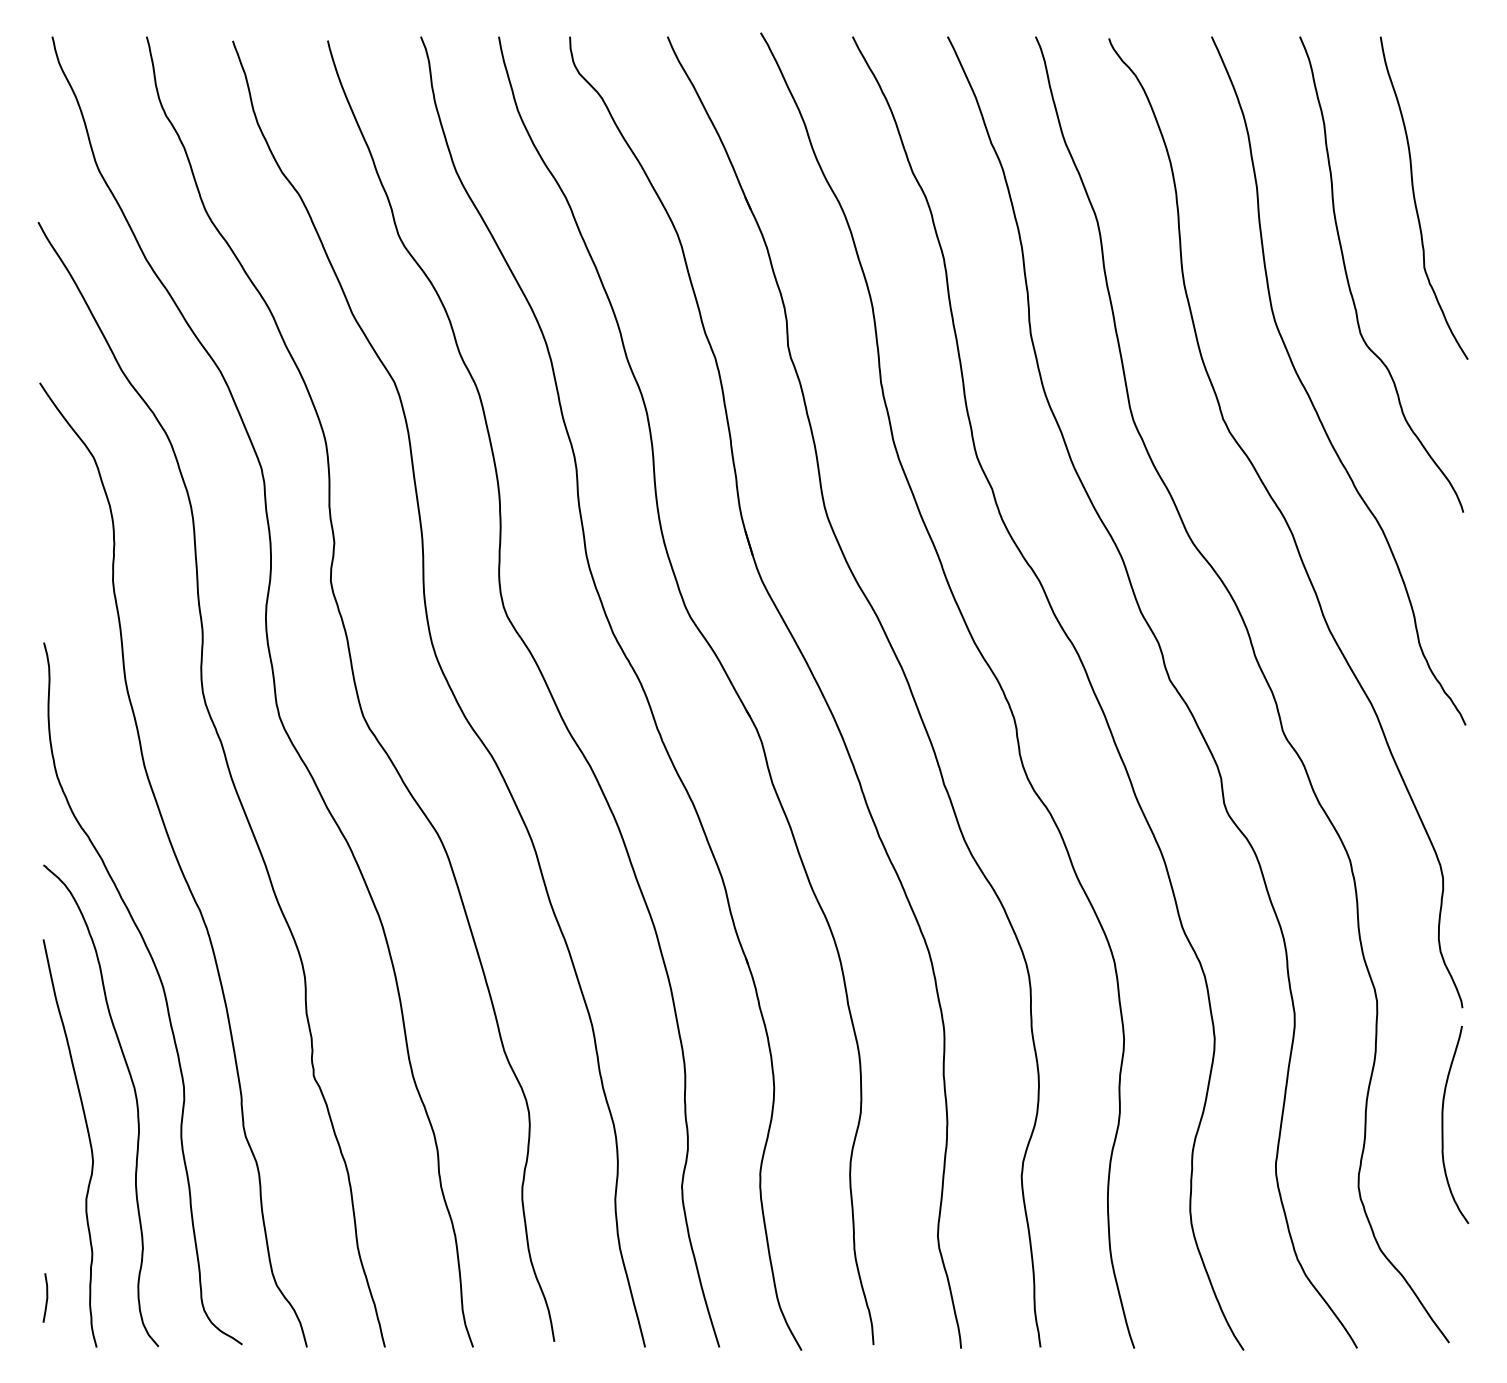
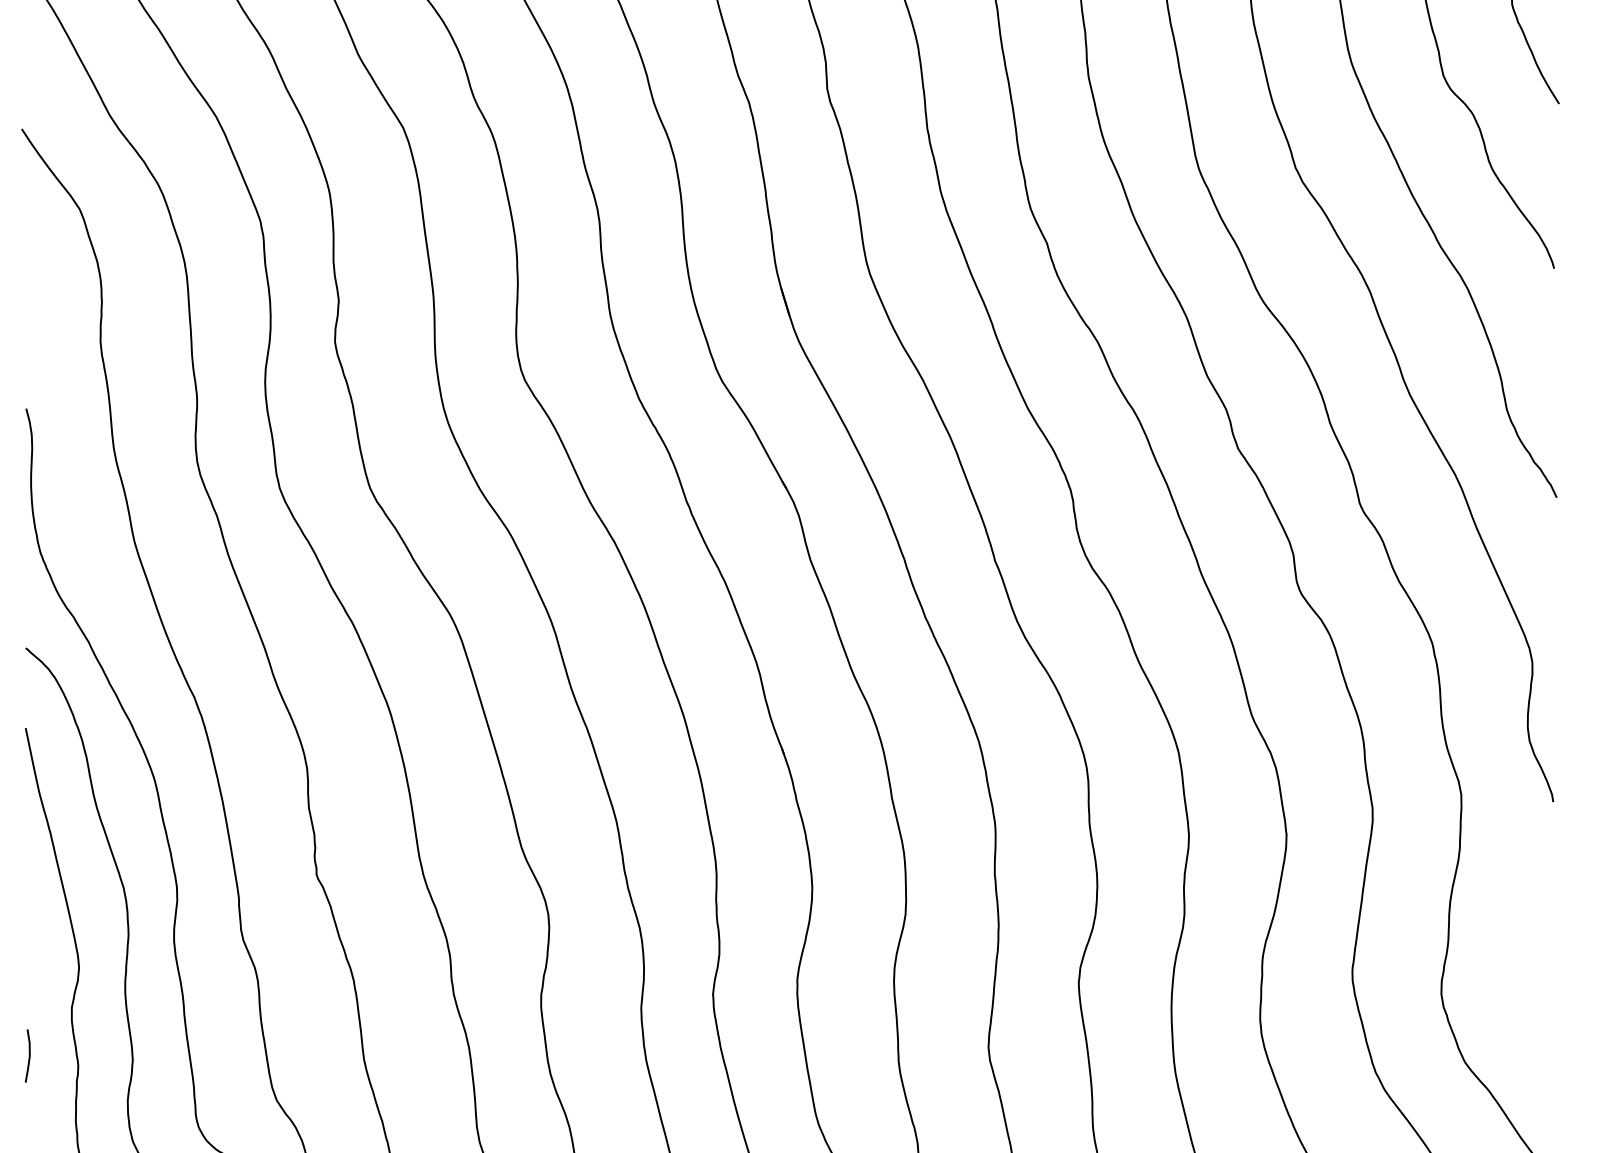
curve: (1443, 1124) -> (1532, 927), removed
line: (46, 1297) -> (28, 1055), moved

